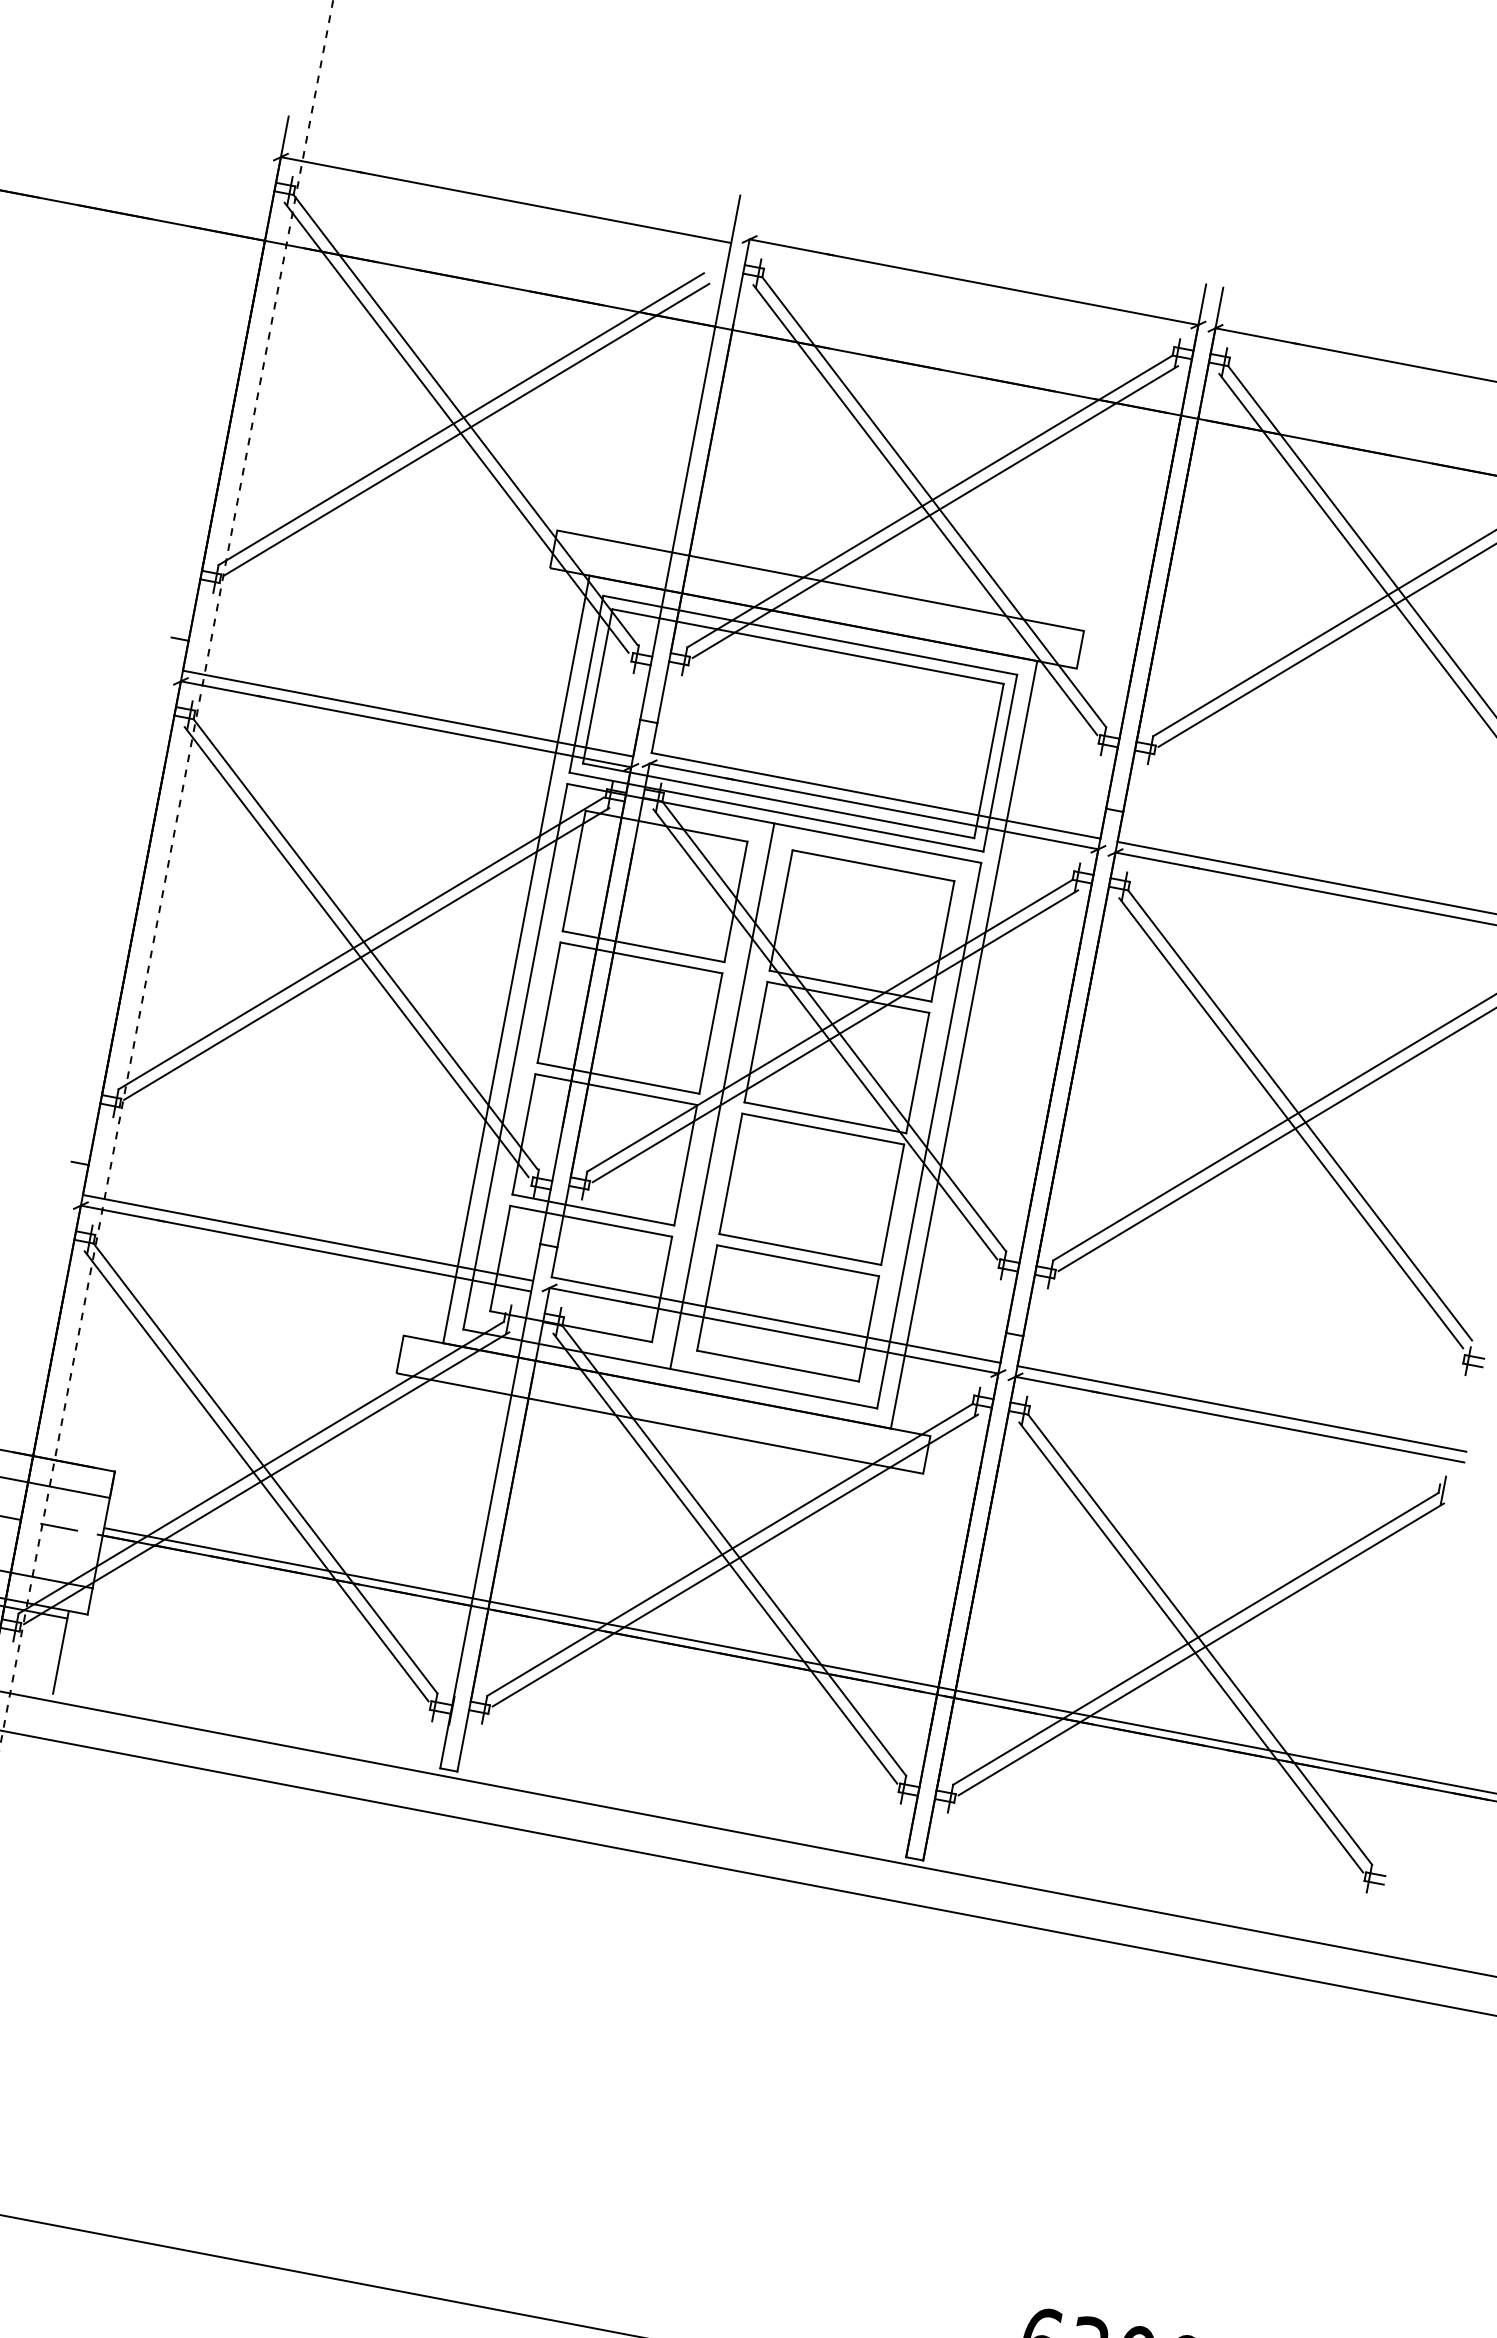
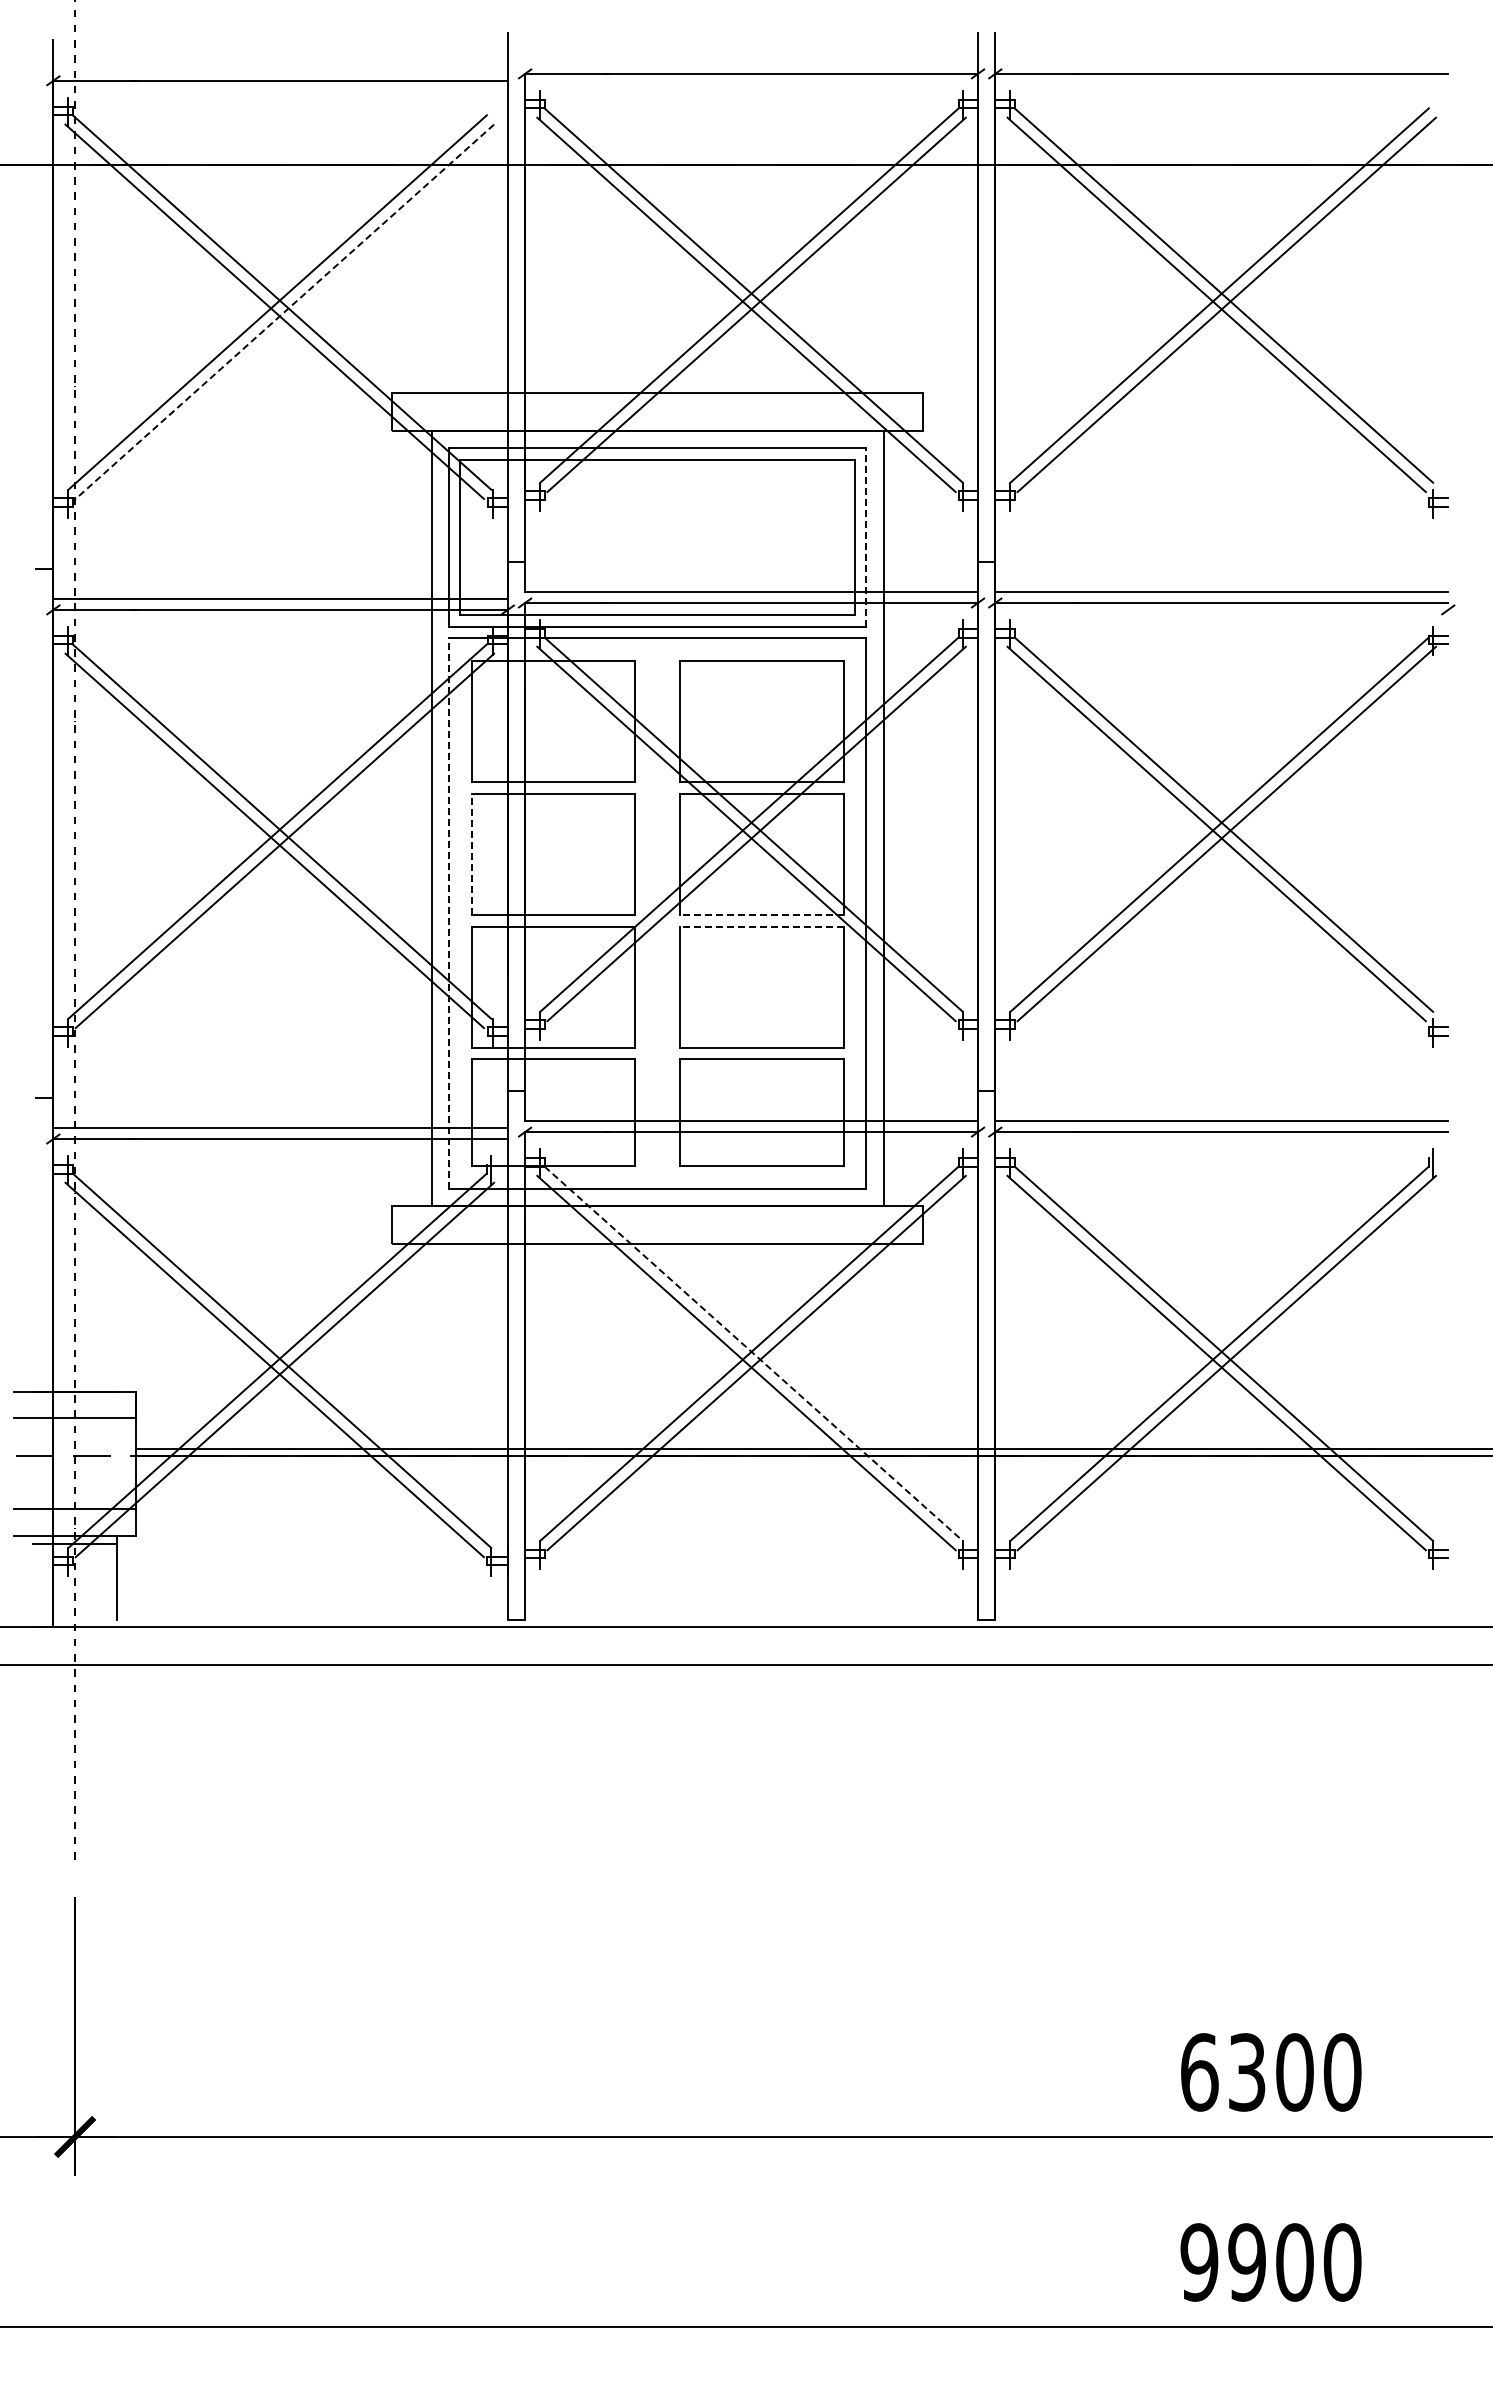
line: (466, 429) -> (284, 311), solid -> dashed
line: (1000, 762) -> (866, 536), solid -> dashed
line: (548, 1002) -> (471, 854), solid -> dashed
line: (515, 1055) -> (448, 912), solid -> dashed
line: (722, 1096) -> (657, 913), removed
line: (825, 1118) -> (762, 915), solid -> dashed
line: (823, 1129) -> (762, 926), solid -> dashed
line: (734, 1550) -> (753, 1353), solid -> dashed

